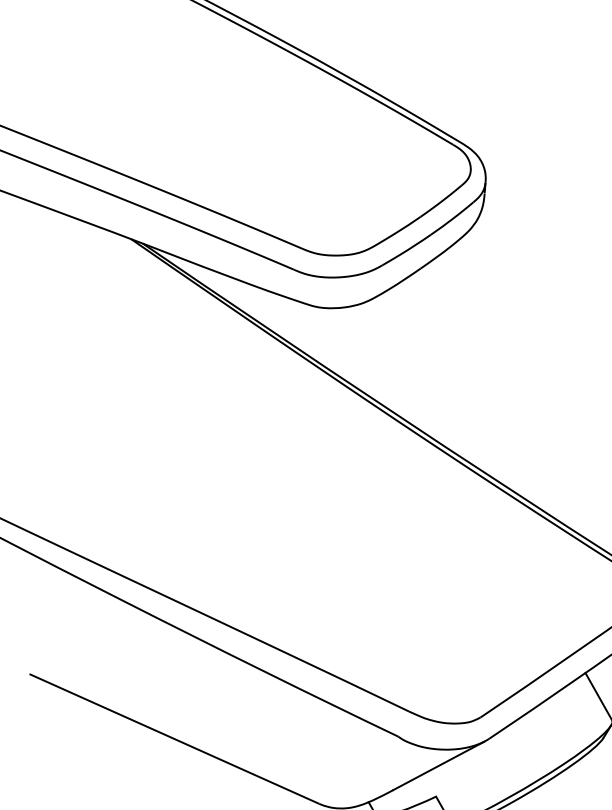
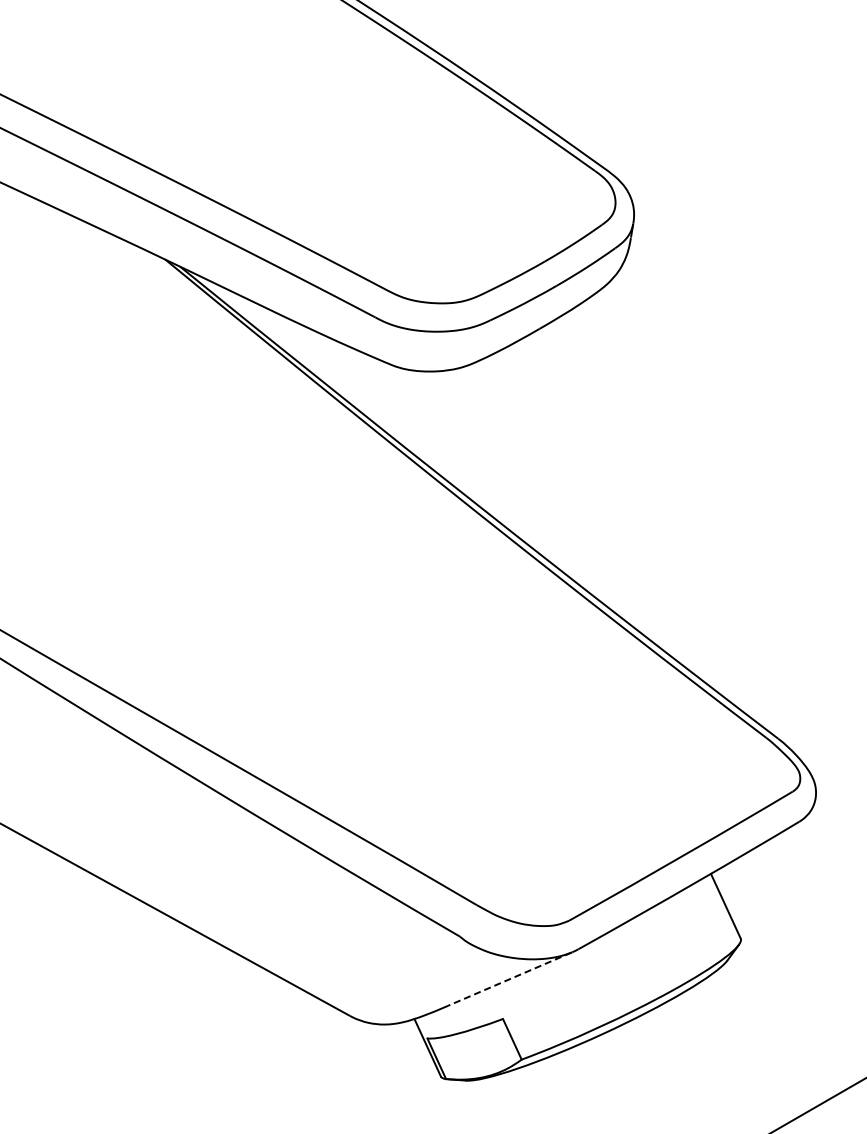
line: (438, 766) -> (509, 979), solid -> dashed

